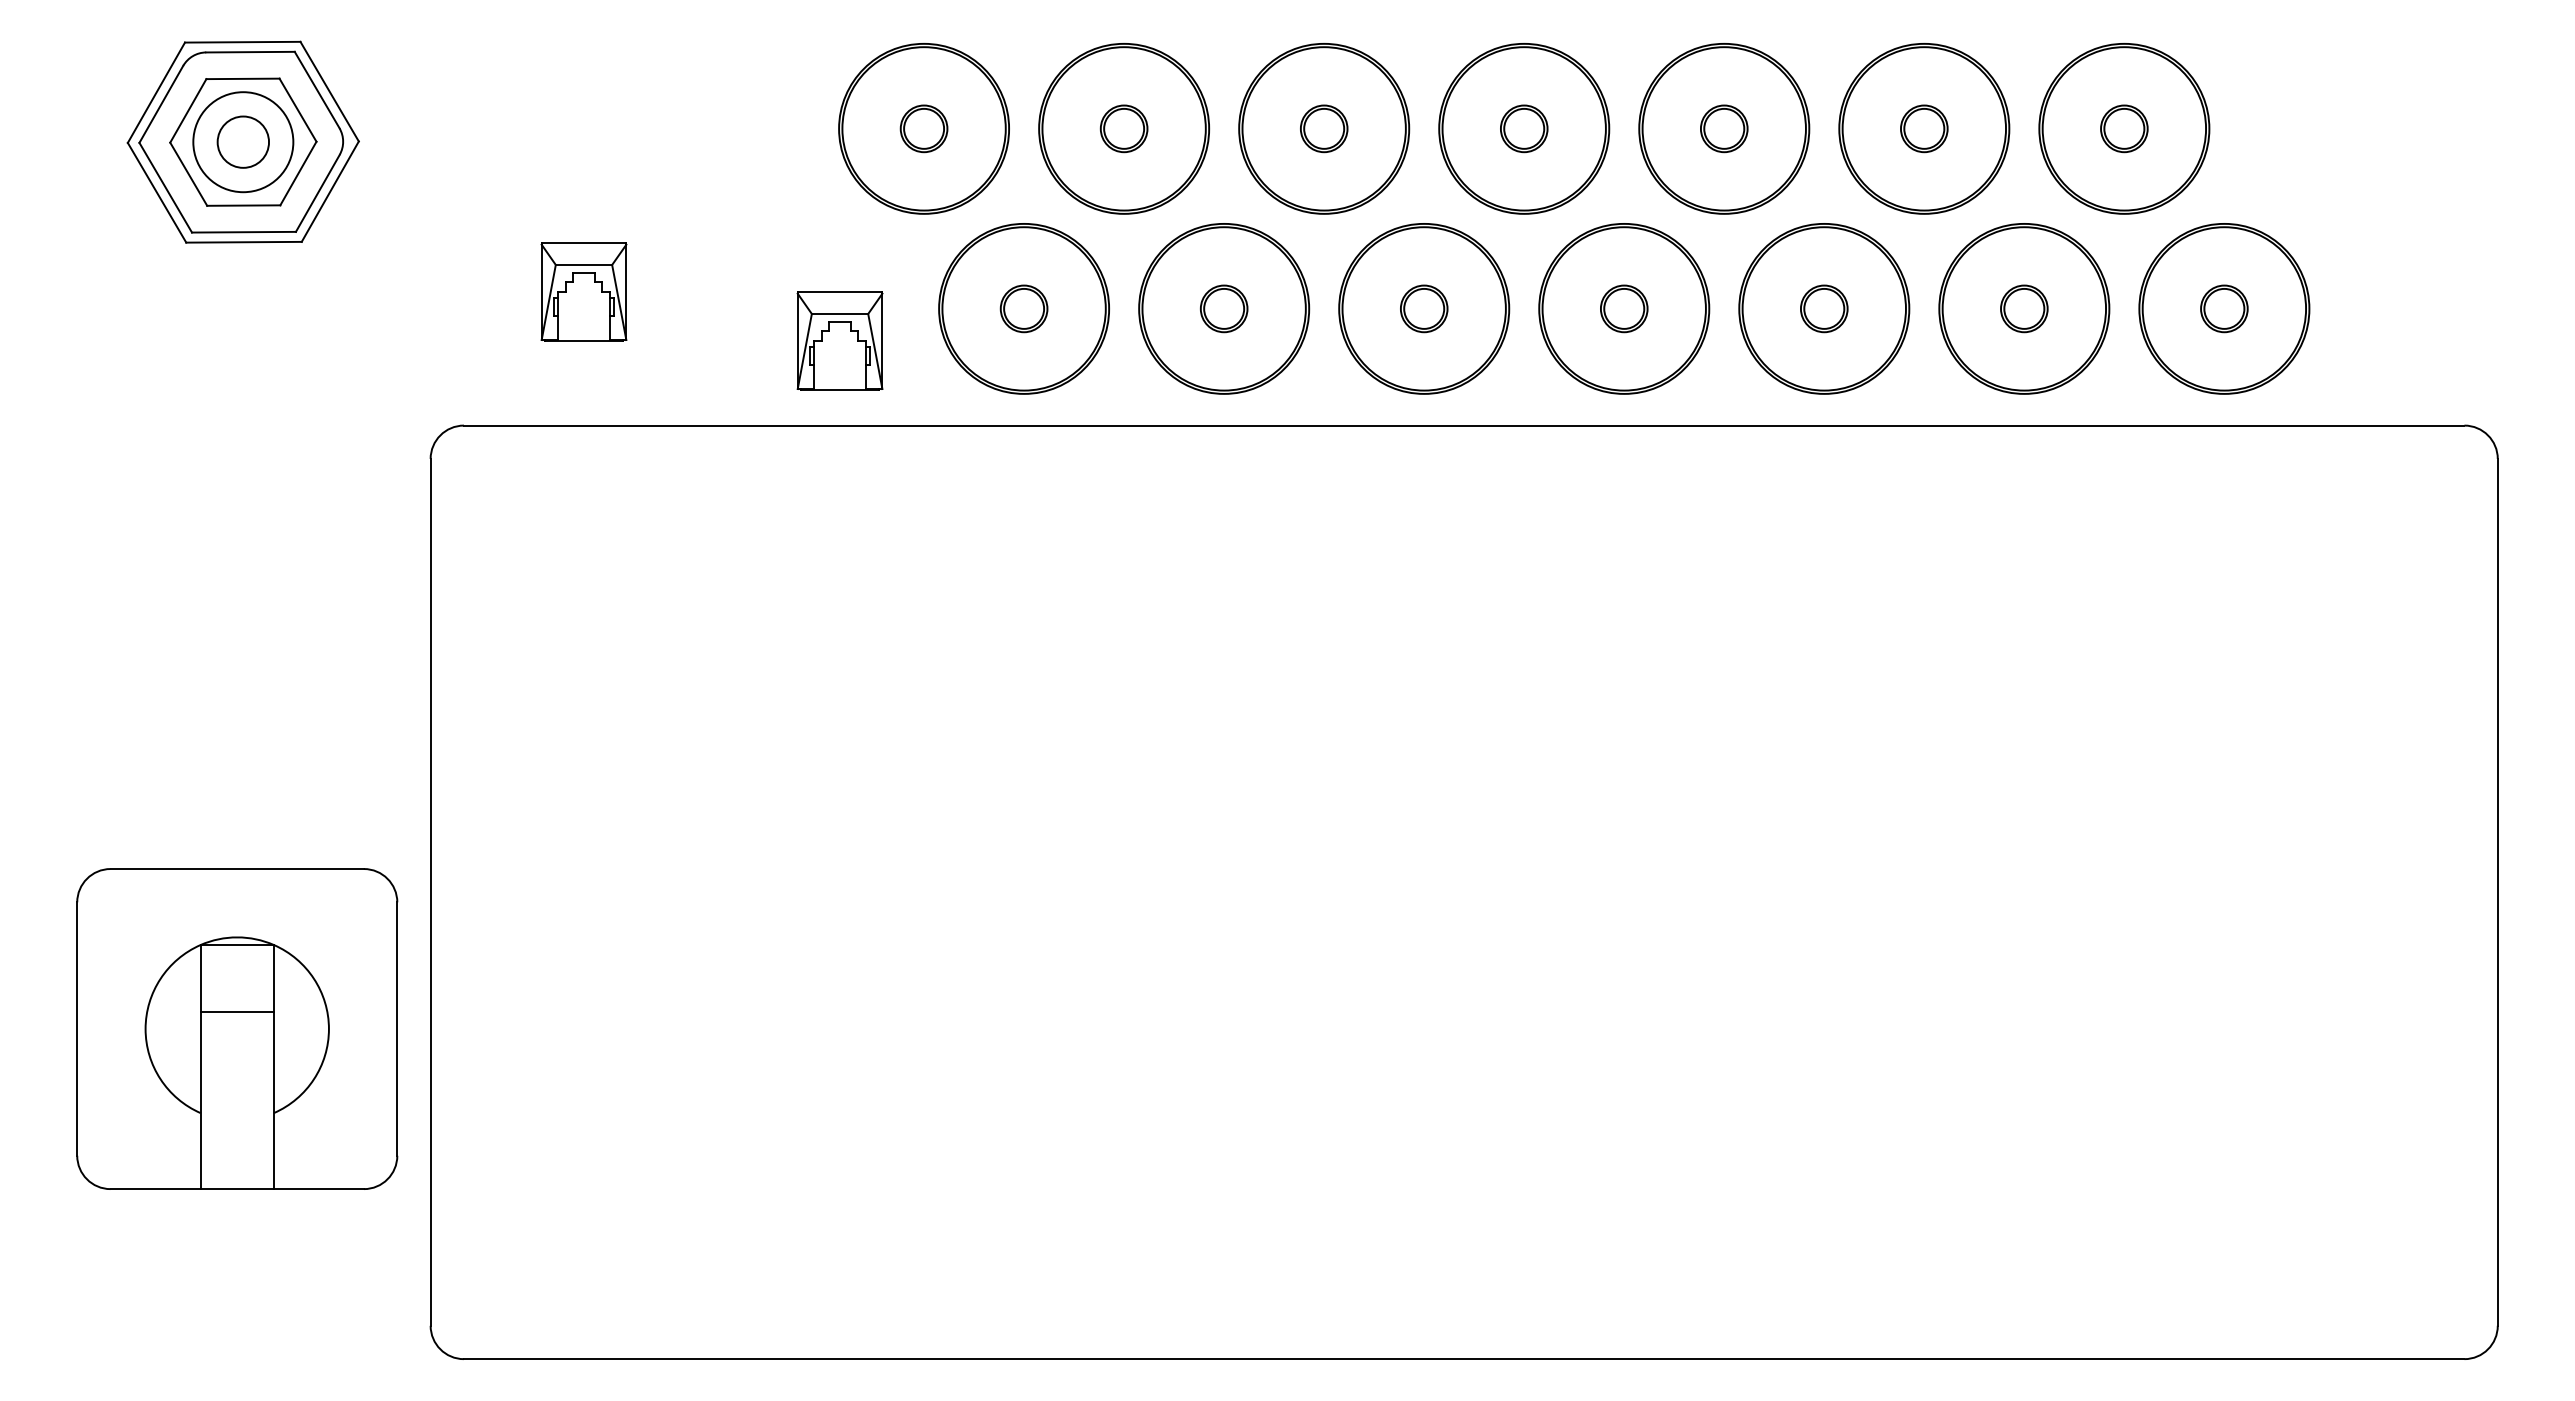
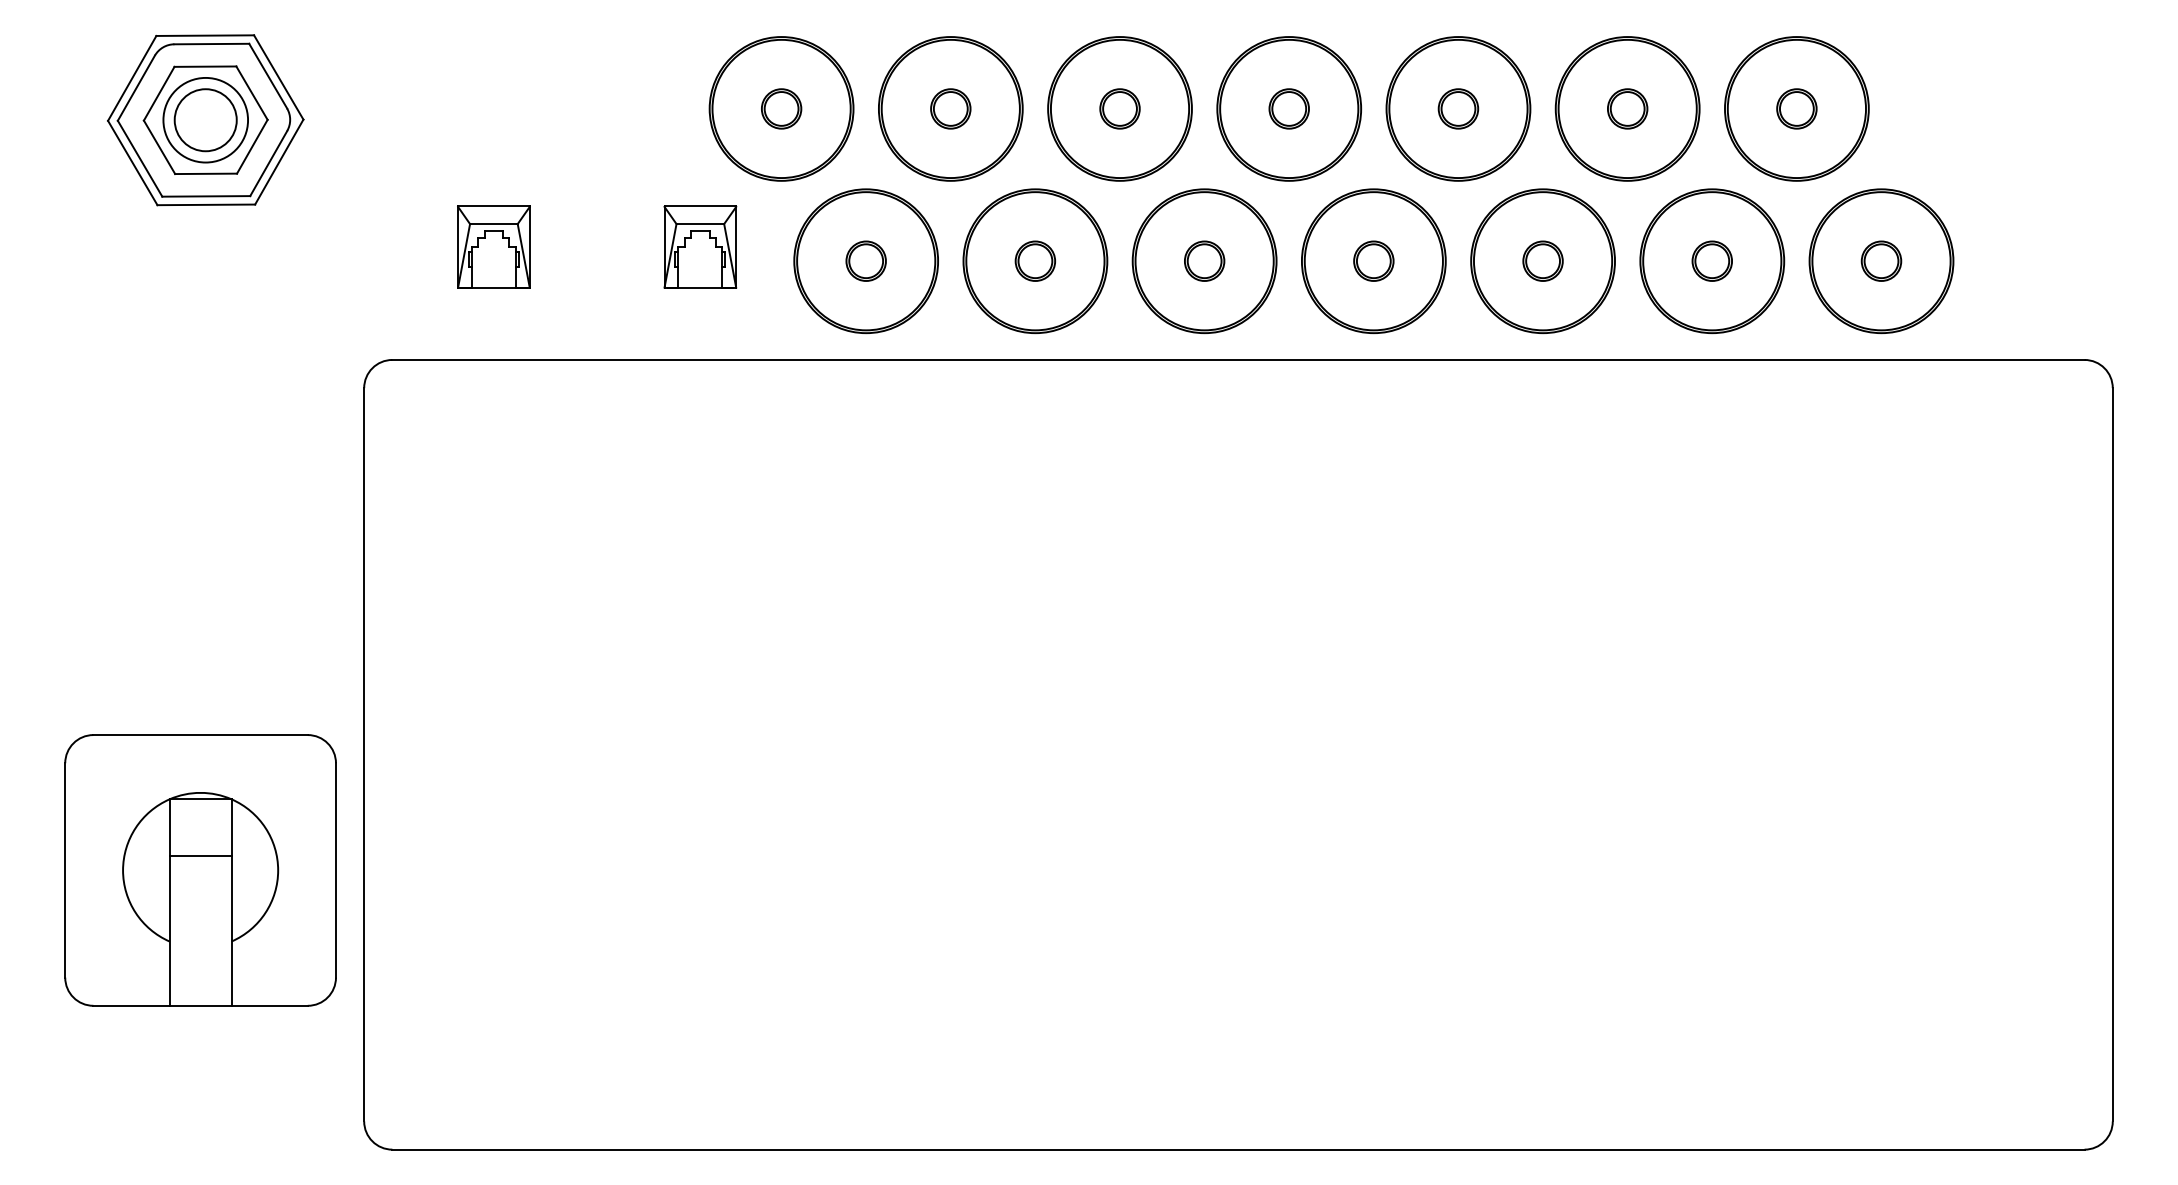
circle: (243, 141) -> (205, 119), size x1.43
part: (839, 340) -> (699, 246), moved

